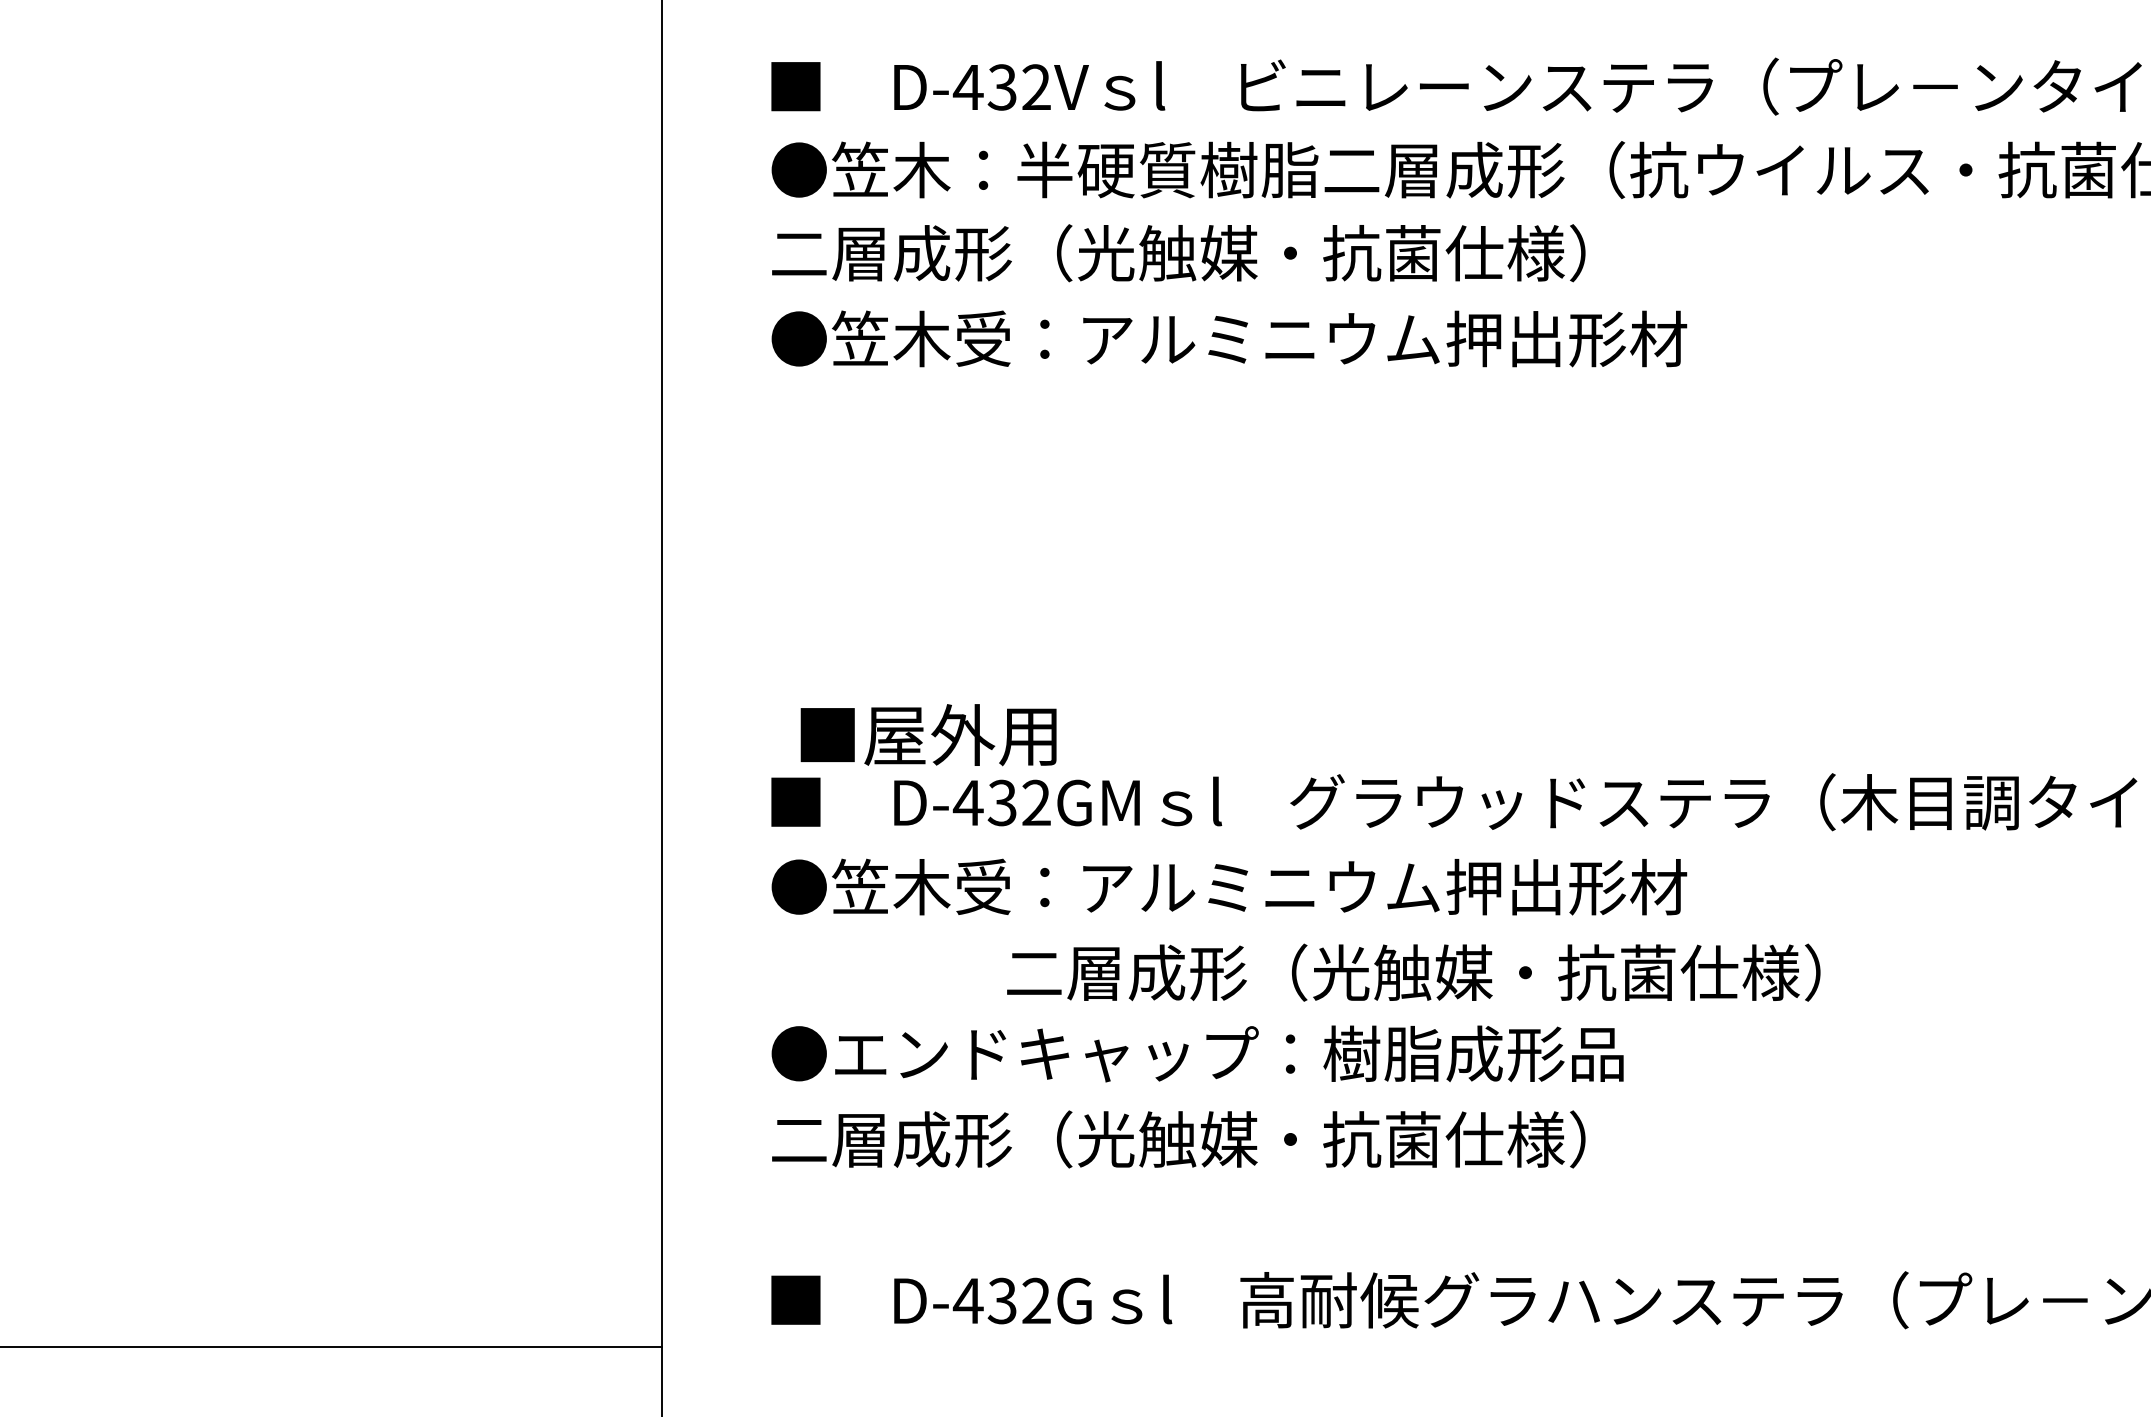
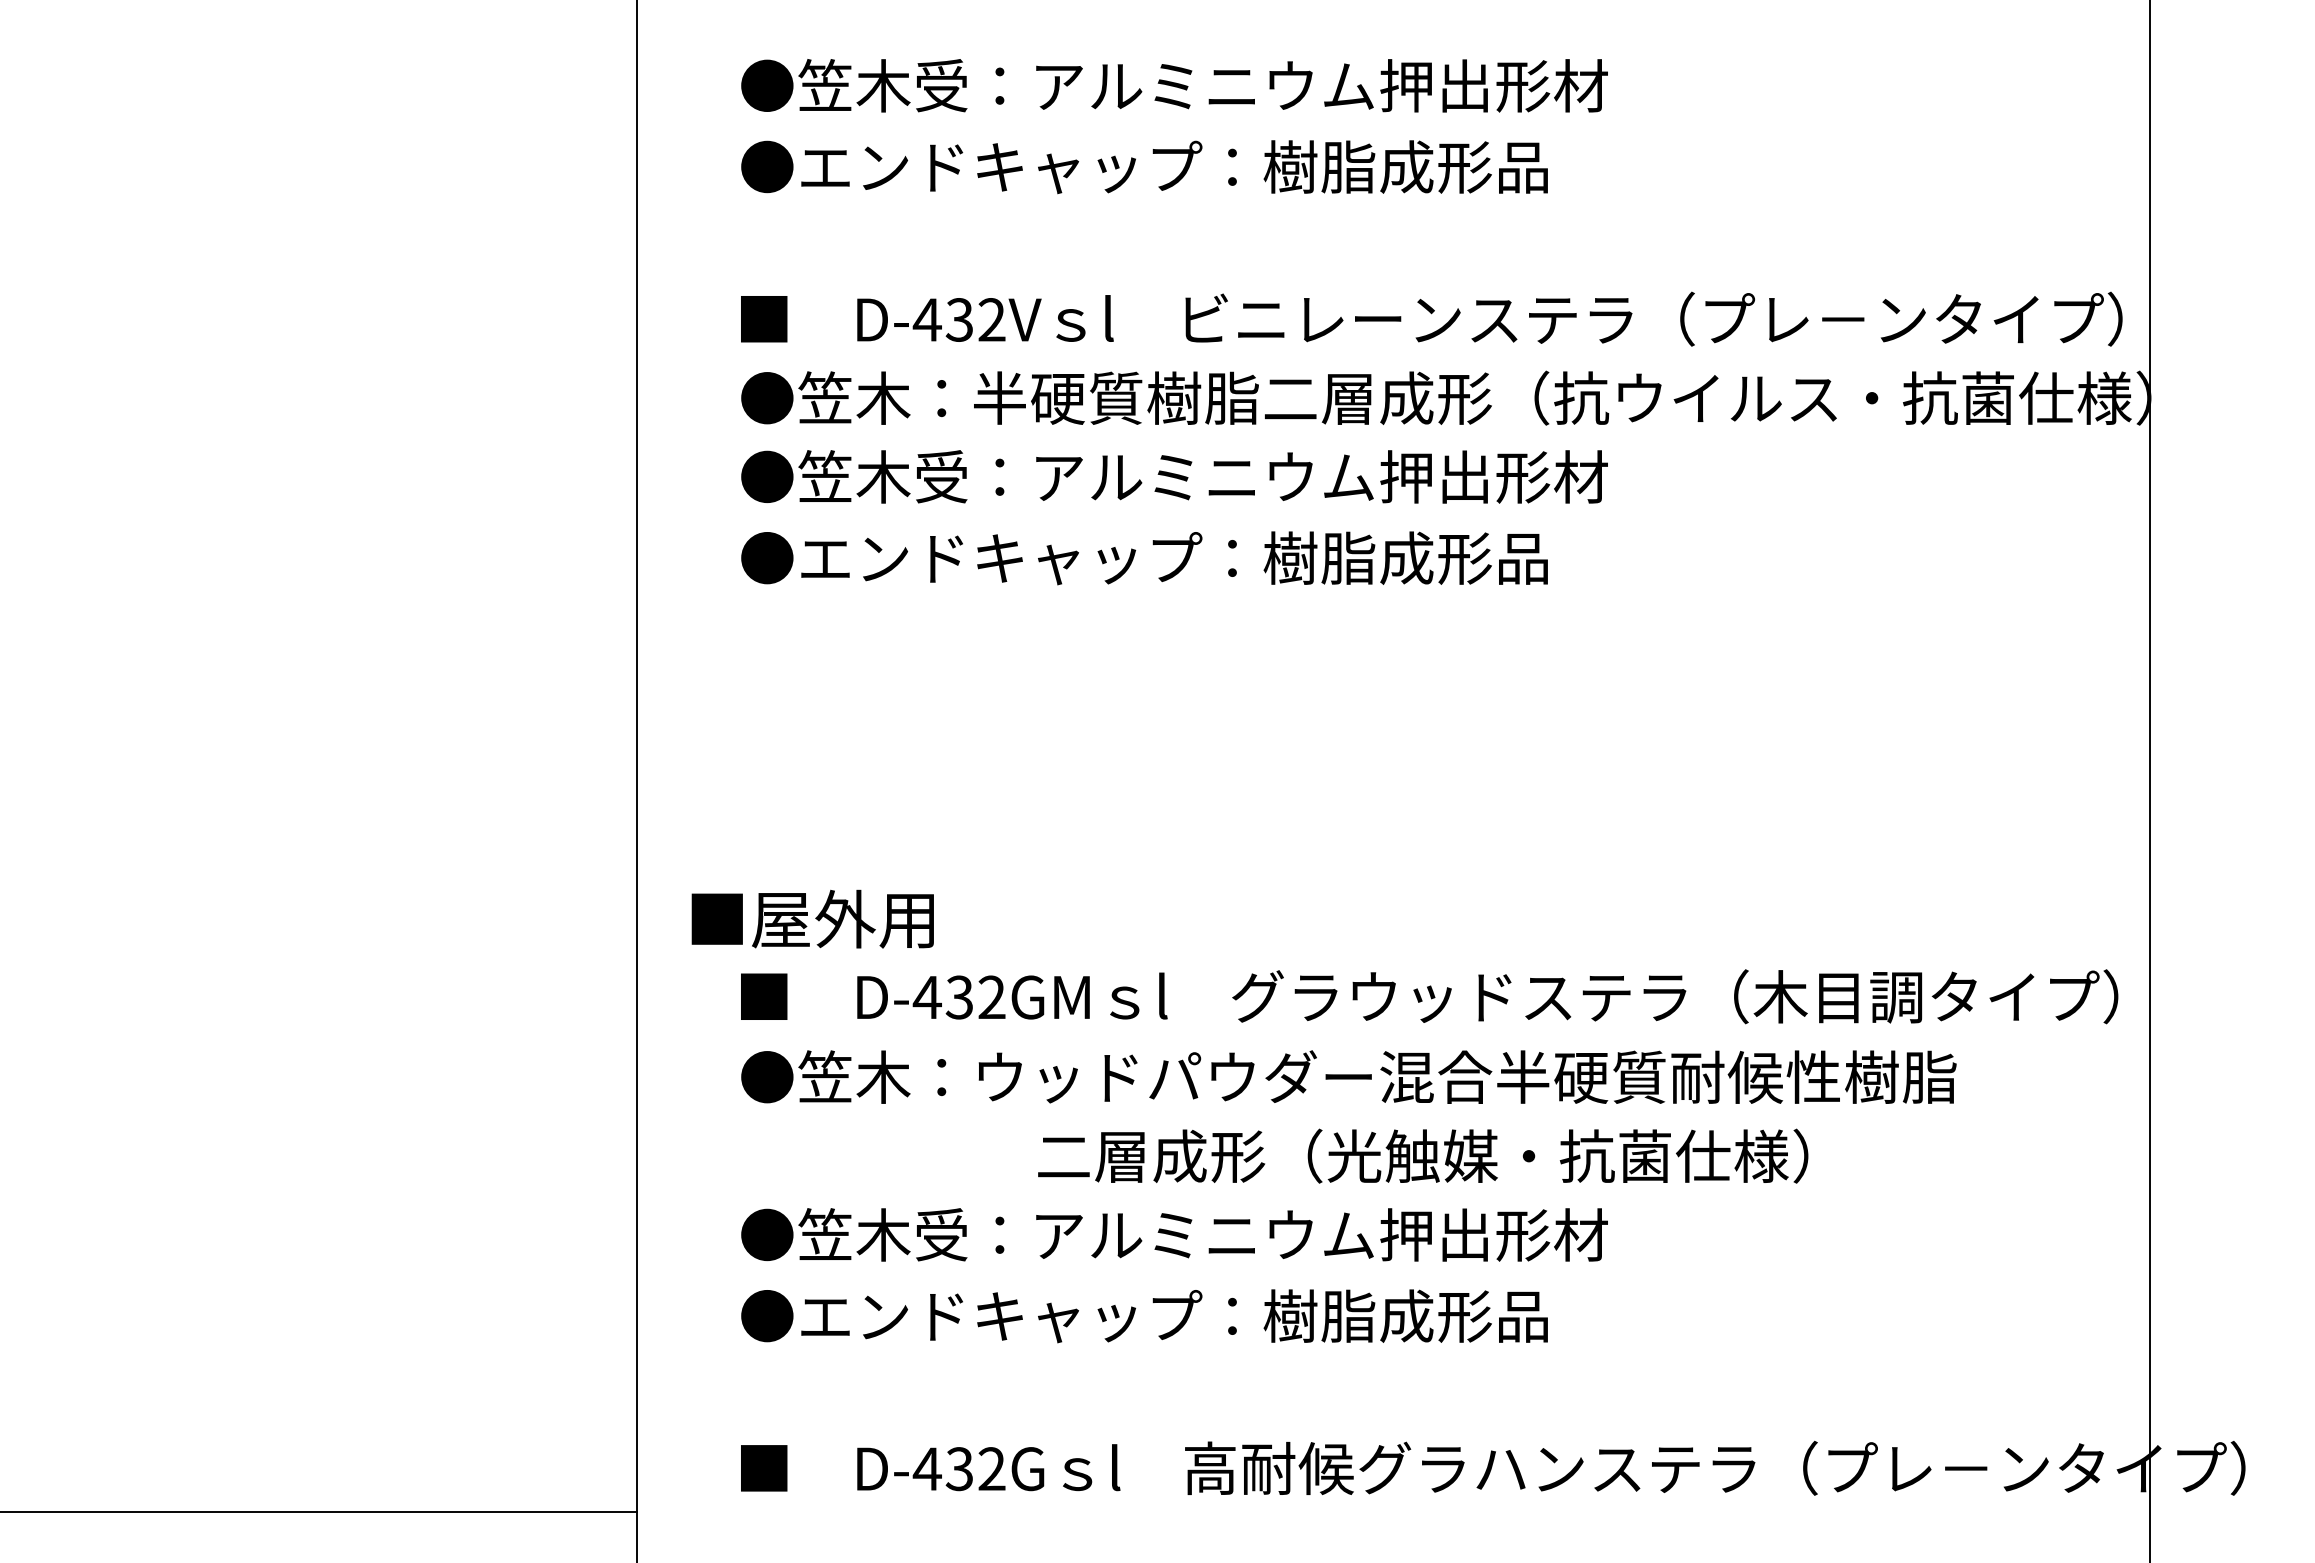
text: (1229, 252) -> (1174, 476), 二層成形（光触媒・抗菌仕様） -> ●笠木受：アルミニウム押出形材
text: (1258, 339) -> (1202, 558), ●笠木受：アルミニウム押出形材 -> ●エンドキャップ：樹脂成形品
text: (928, 734) -> (812, 918), moved
text: (1505, 886) -> (1436, 1076), ●笠木受：アルミニウム押出形材 -> ●笠木：ウッドパウダー混合半硬質耐候性樹脂
text: (1414, 971) -> (1423, 1155), moved
text: (1258, 1054) -> (1202, 1235), ●エンドキャップ：樹脂成形品 -> ●笠木受：アルミニウム押出形材
text: (1197, 1138) -> (1144, 1315), 二層成形（光触媒・抗菌仕様） -> ●エンドキャップ：樹脂成形品

